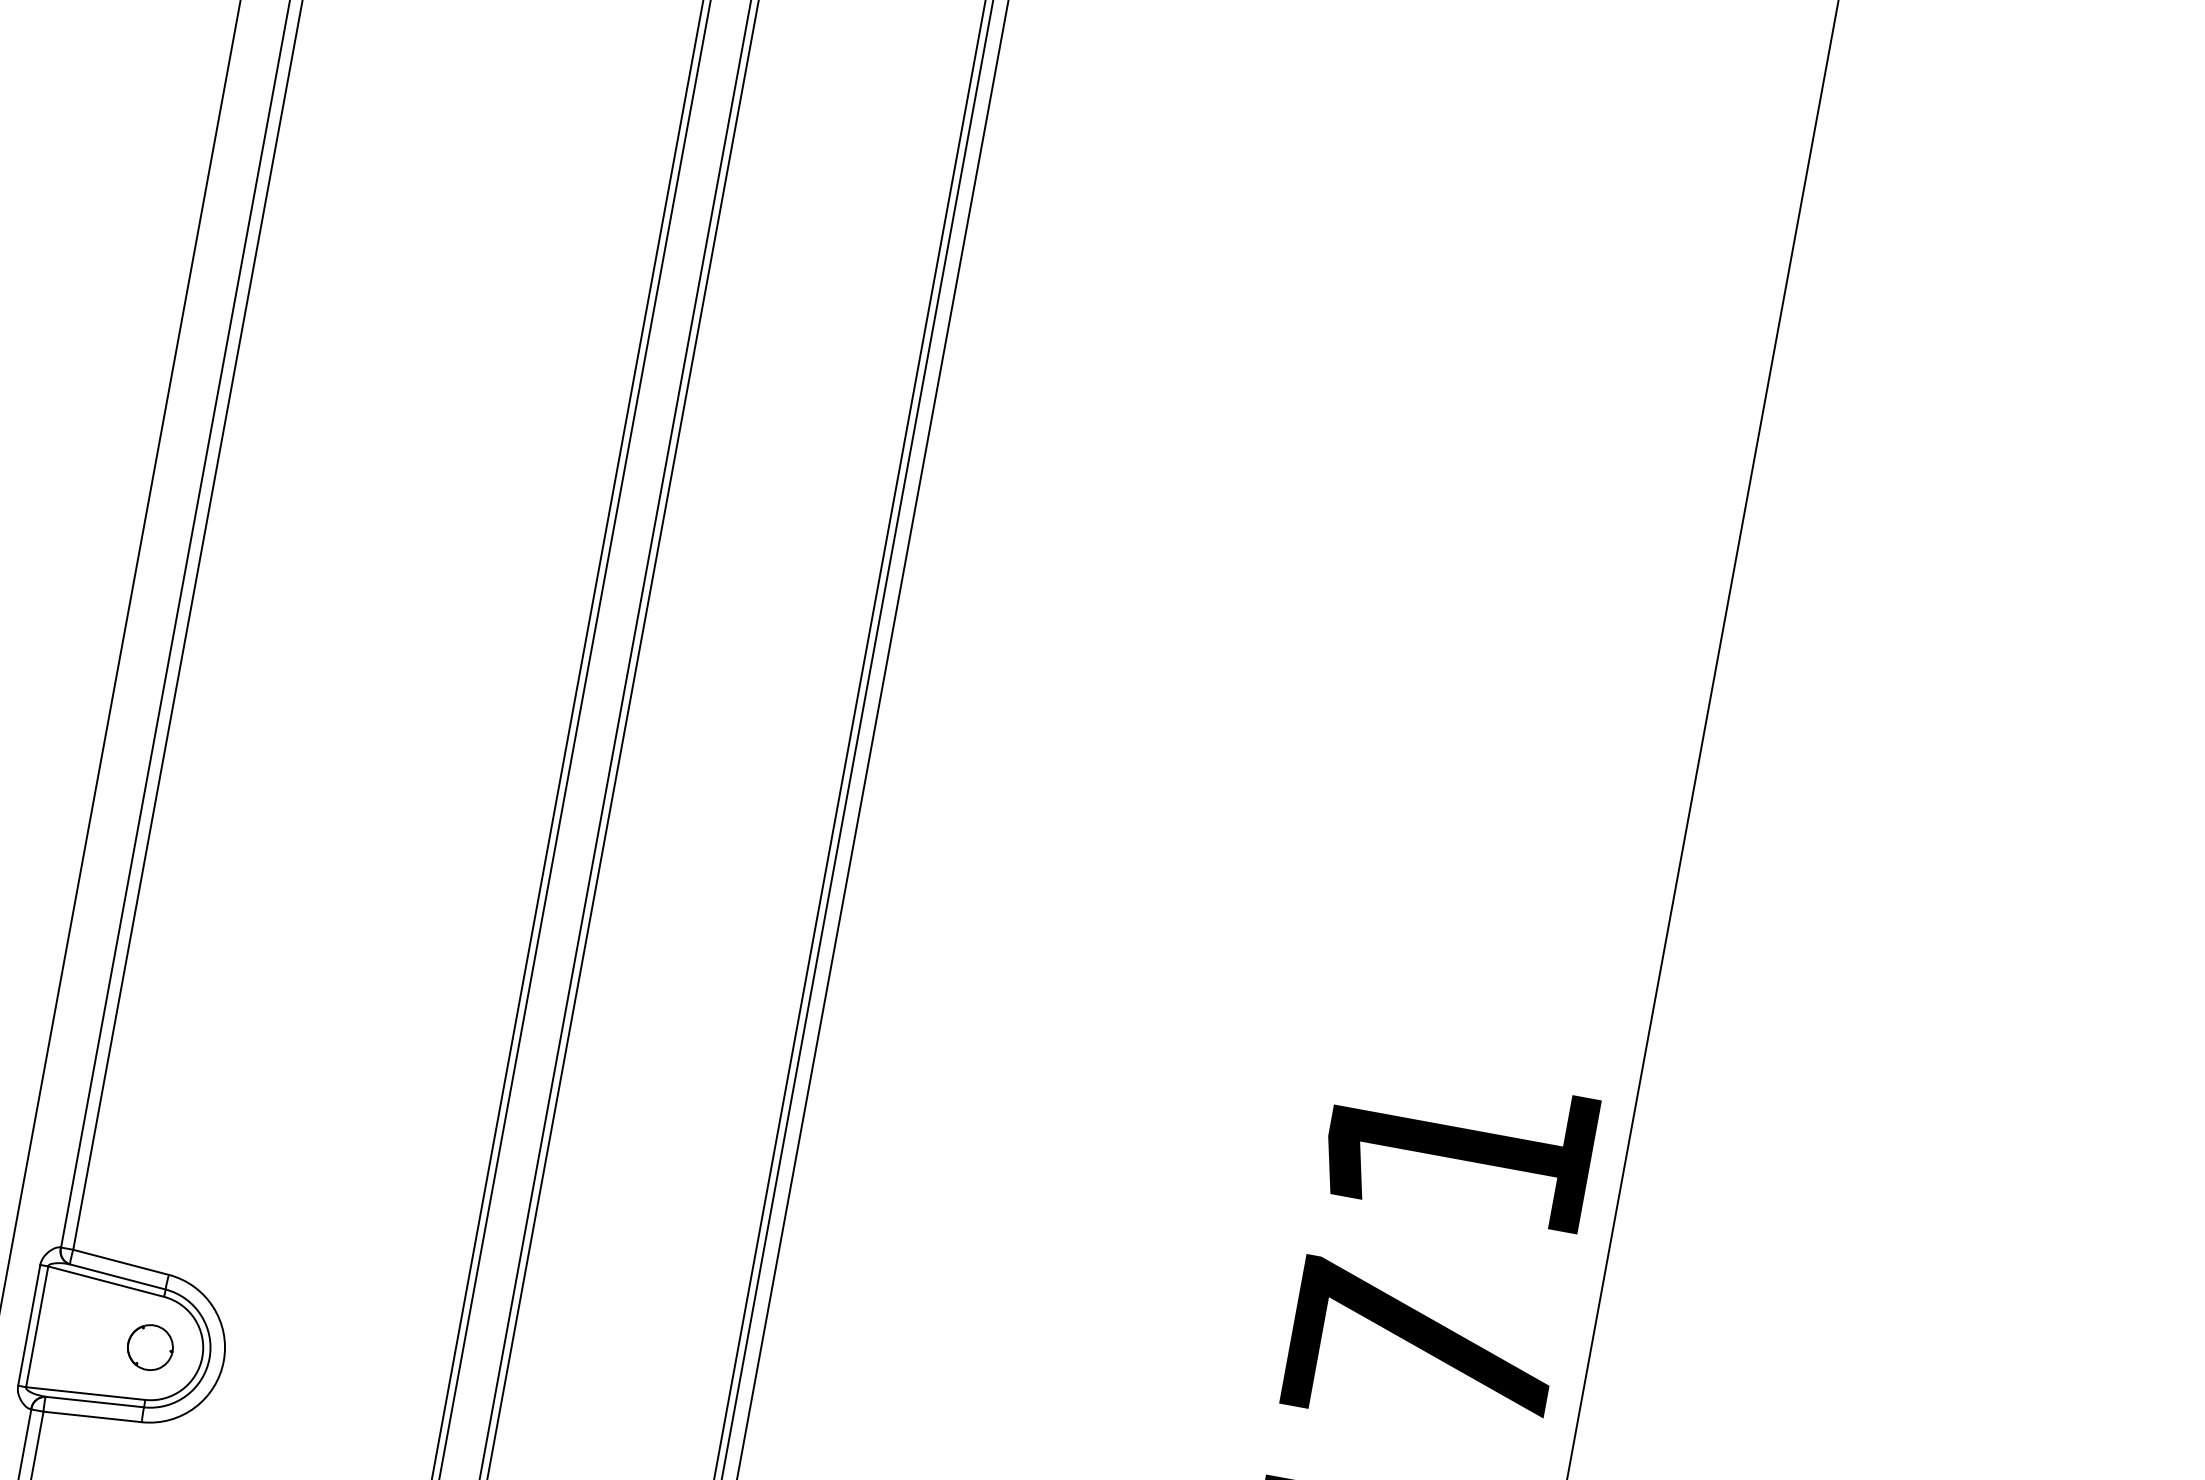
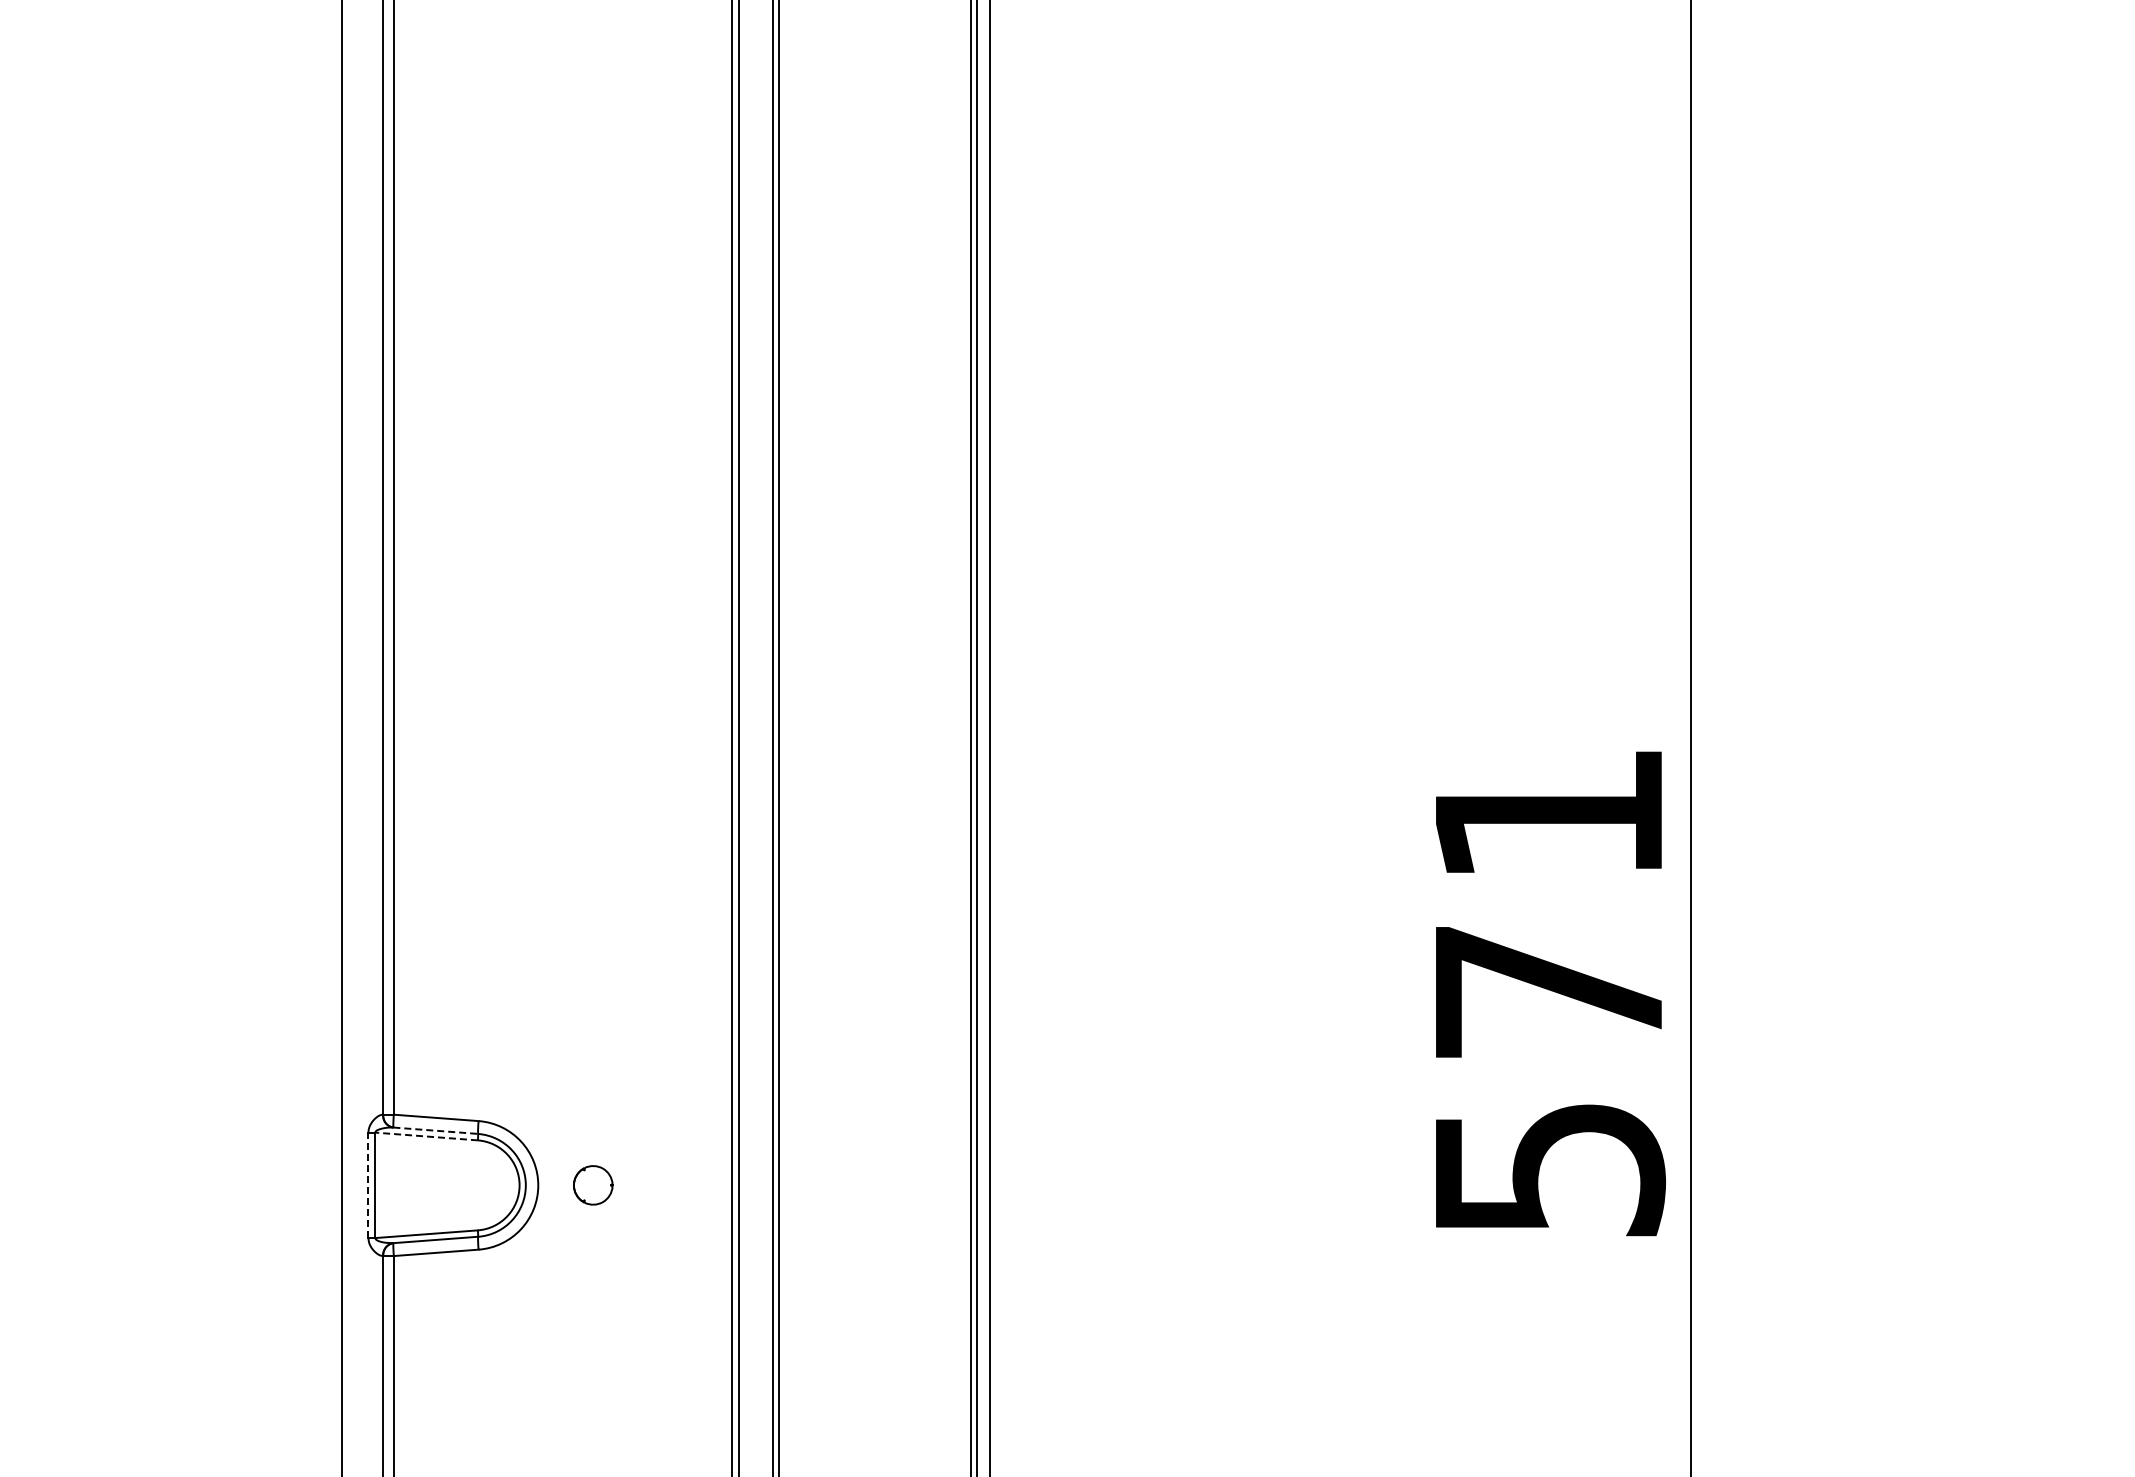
line: (117, 1276) -> (435, 1130), solid -> dashed
line: (105, 1281) -> (426, 1136), solid -> dashed
line: (29, 1325) -> (368, 1185), solid -> dashed
part: (150, 1347) -> (593, 1185), moved

